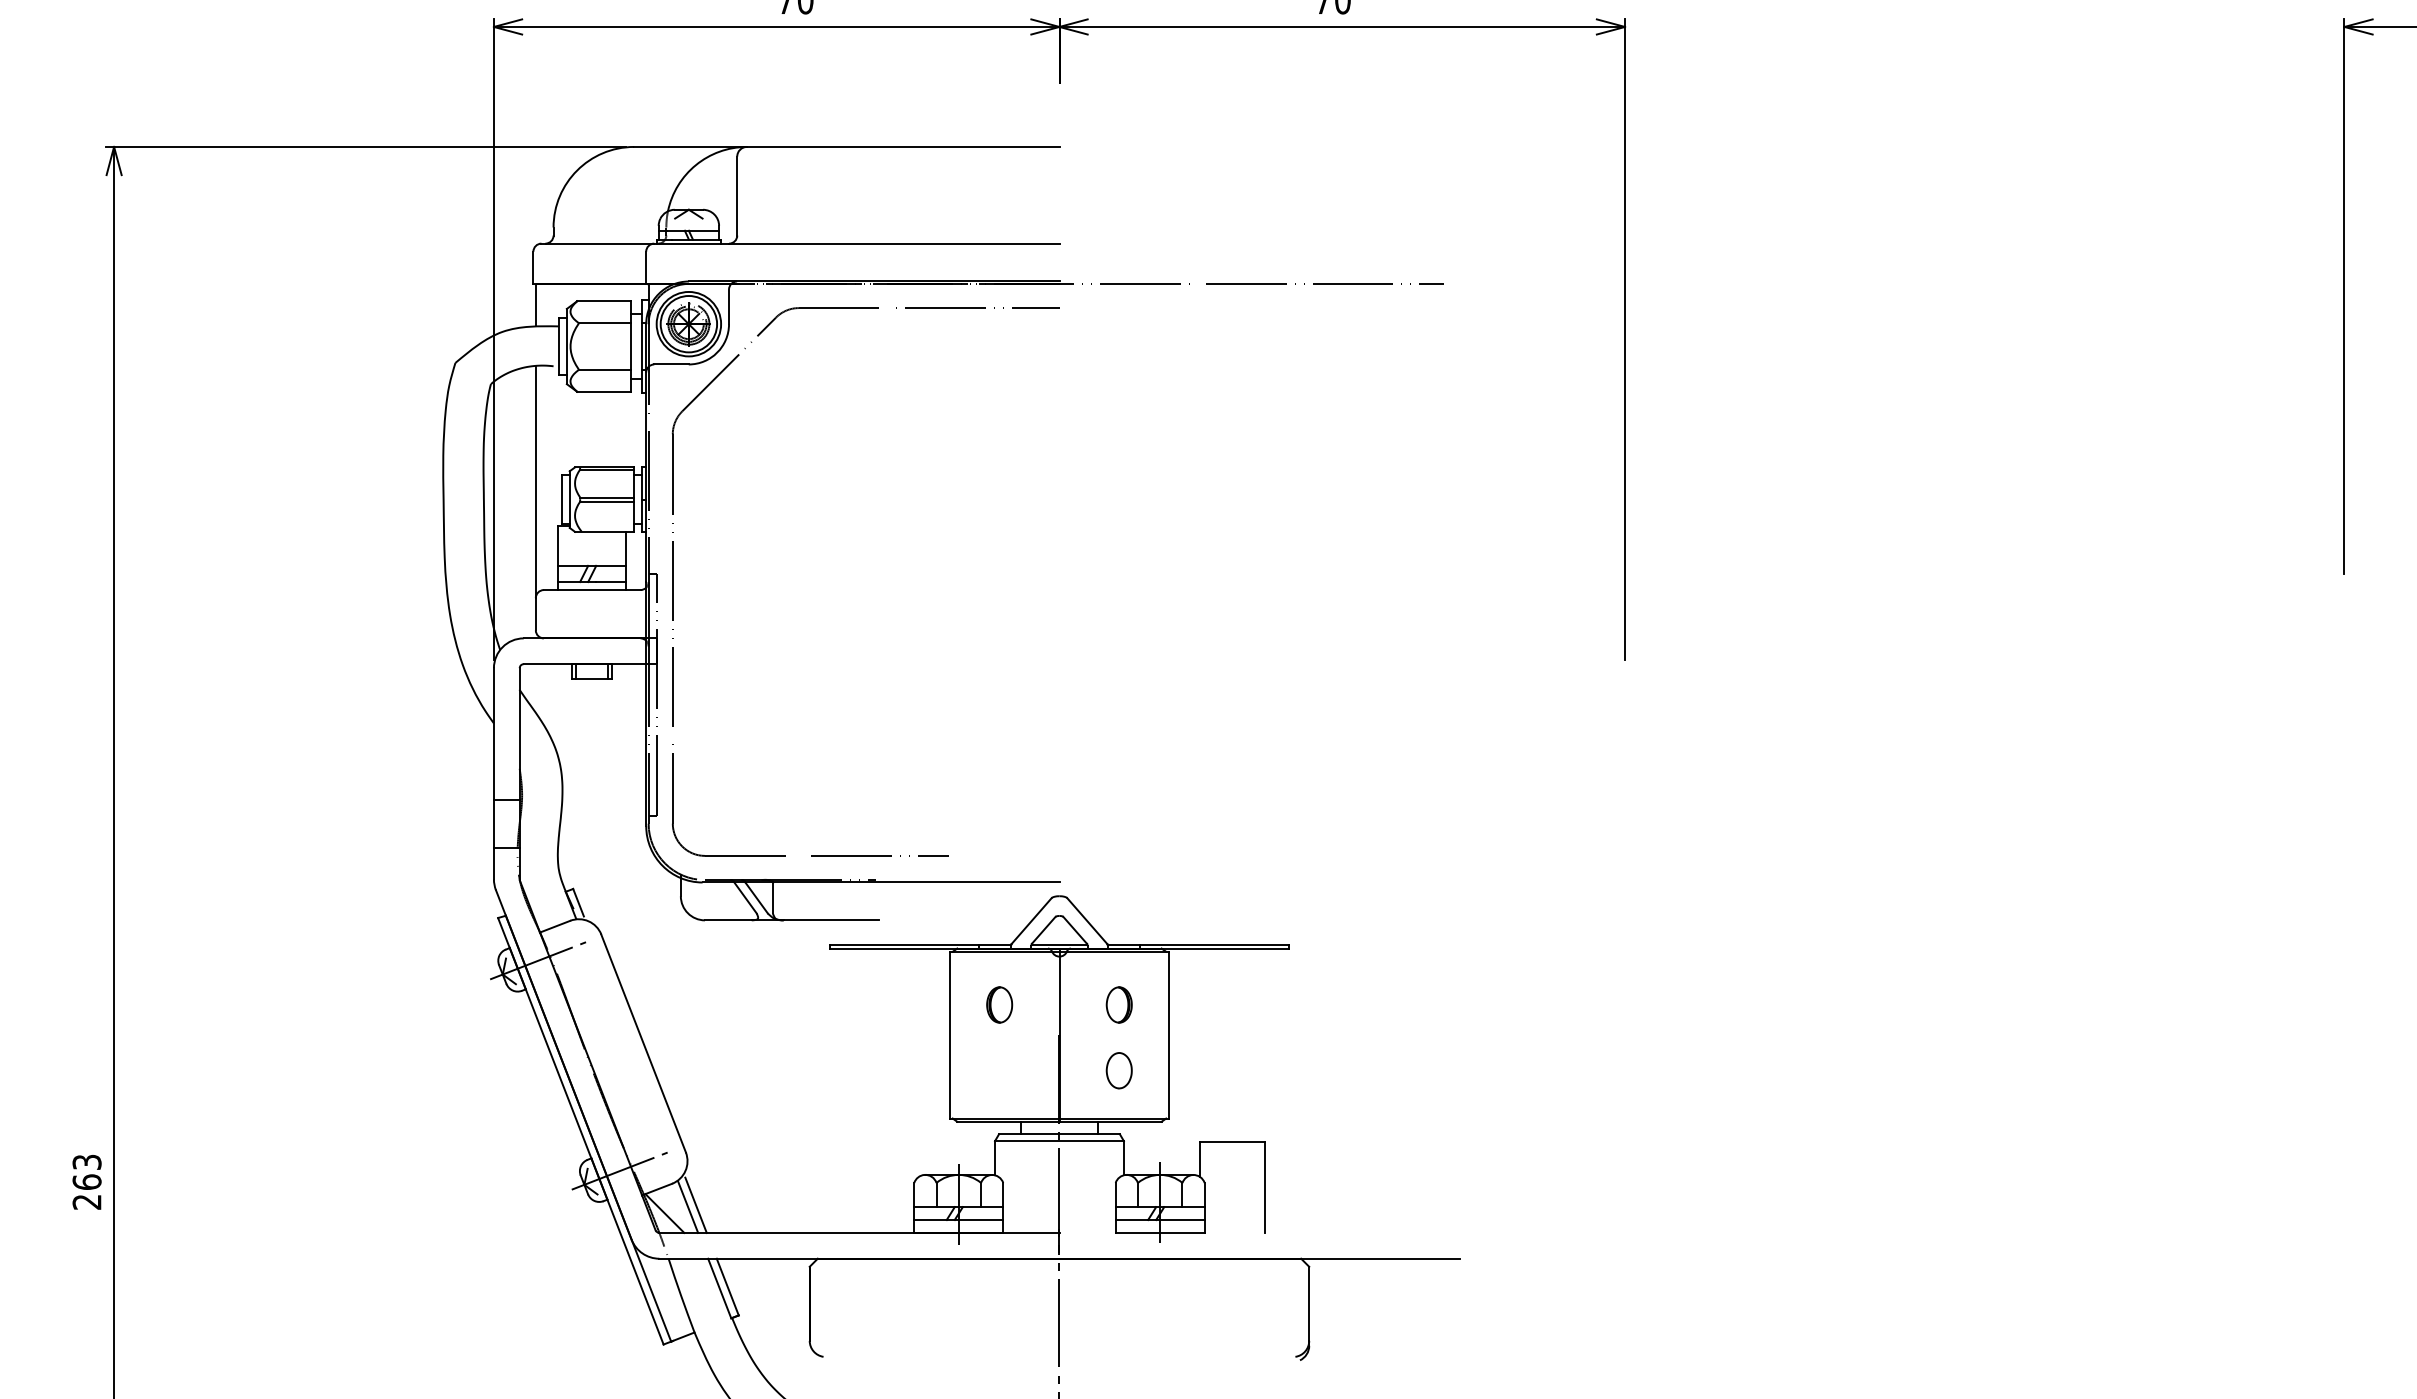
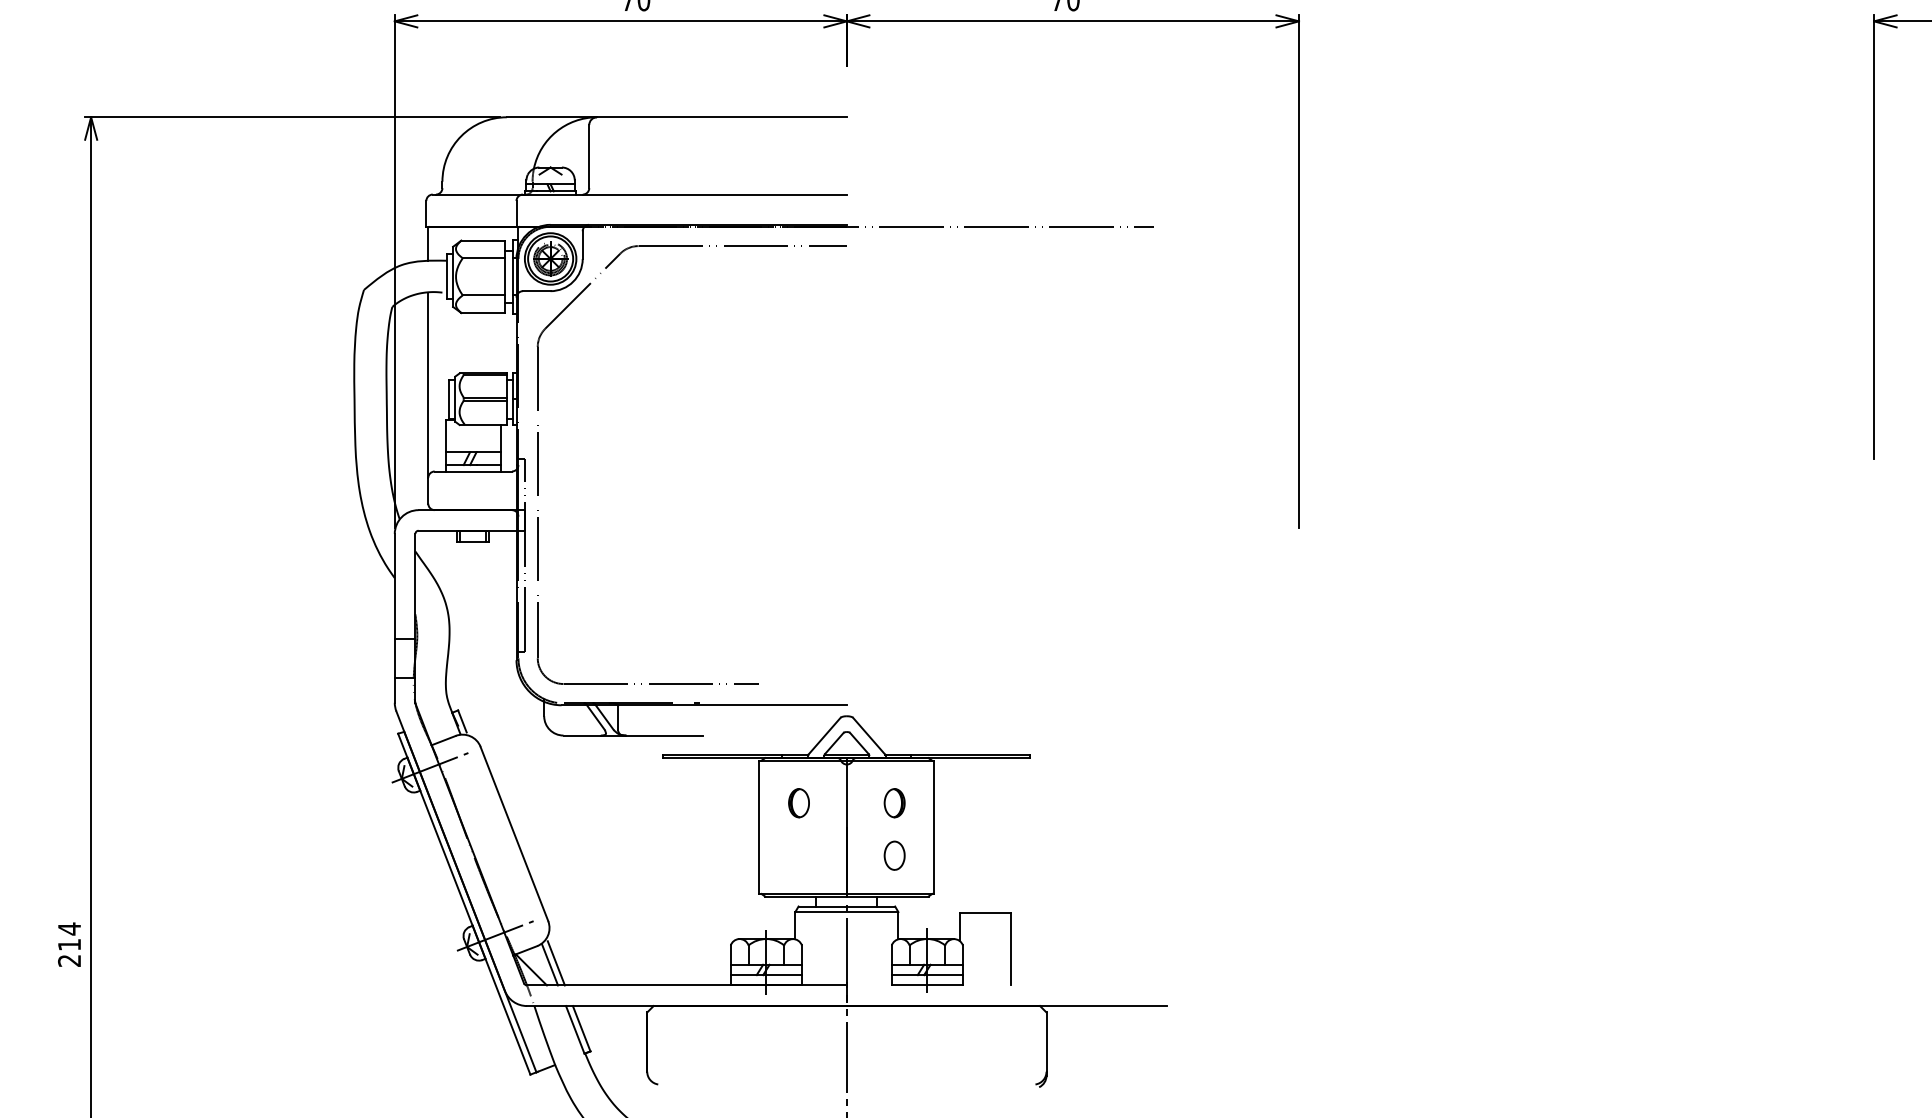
text: (86, 1171) -> (69, 936), 263 -> 214

